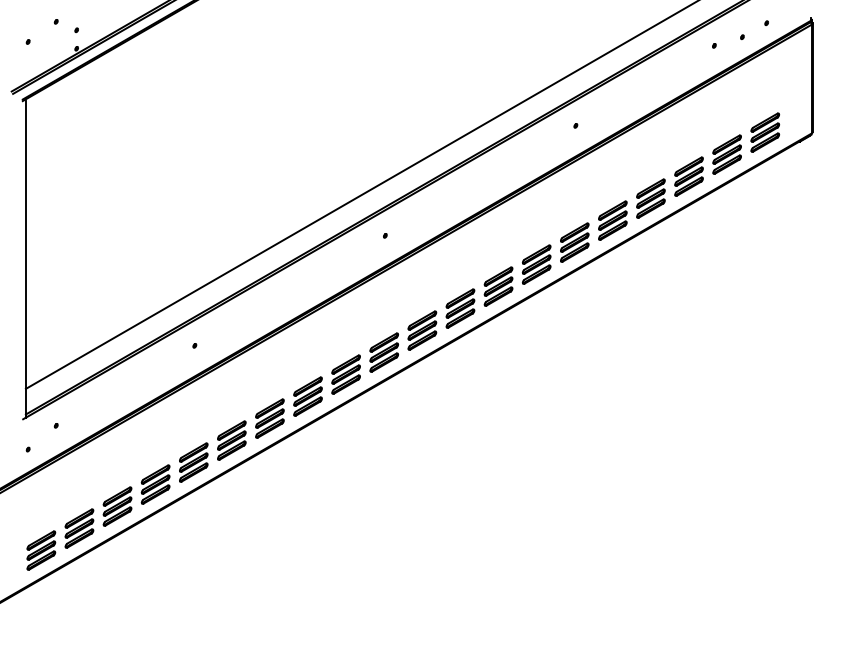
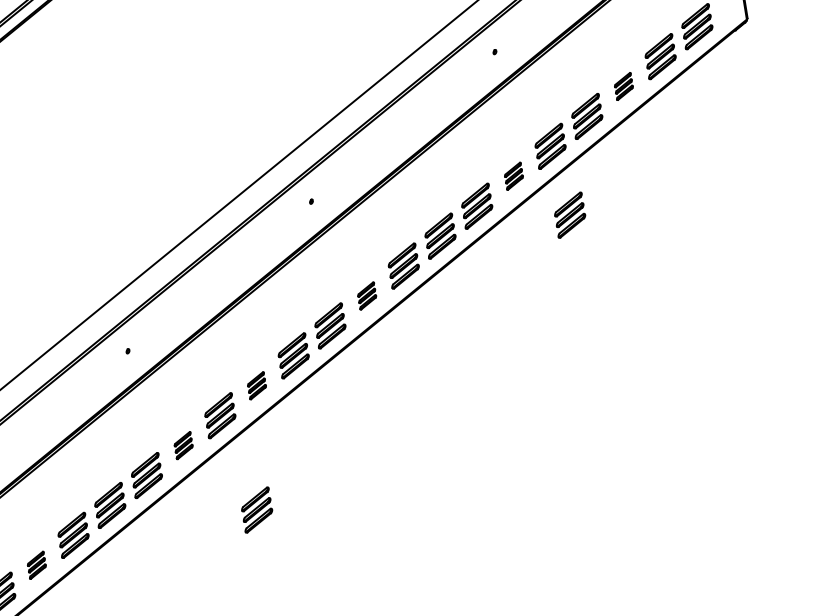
part: (688, 176) -> (623, 86), size x0.6
part: (574, 242) -> (513, 176), size x0.6
part: (620, 286) -> (570, 215), added
part: (422, 330) -> (367, 295), size x0.6
part: (307, 396) -> (256, 385), size x0.6
part: (231, 440) -> (183, 445), size x0.6
part: (289, 510) -> (256, 509), added
part: (79, 528) -> (36, 565), size x0.6

